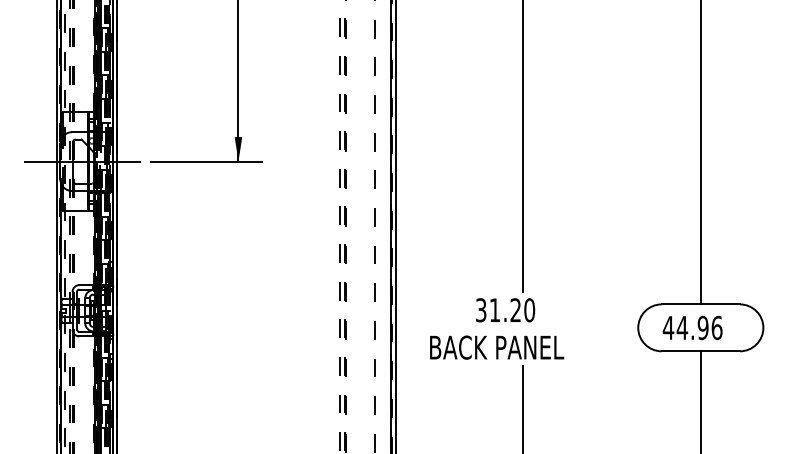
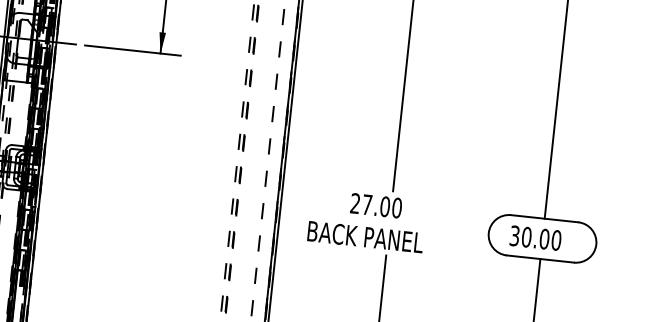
text: (498, 310) -> (370, 205), 31.20 -> 27.00
text: (692, 327) -> (535, 237), 44.96 -> 30.00

